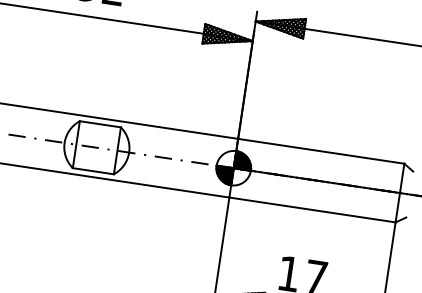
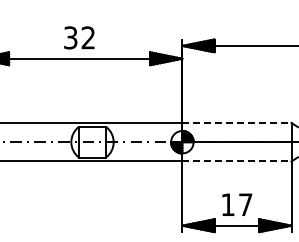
line: (320, 150) -> (236, 122), solid -> dashed
line: (311, 209) -> (236, 161), solid -> dashed

